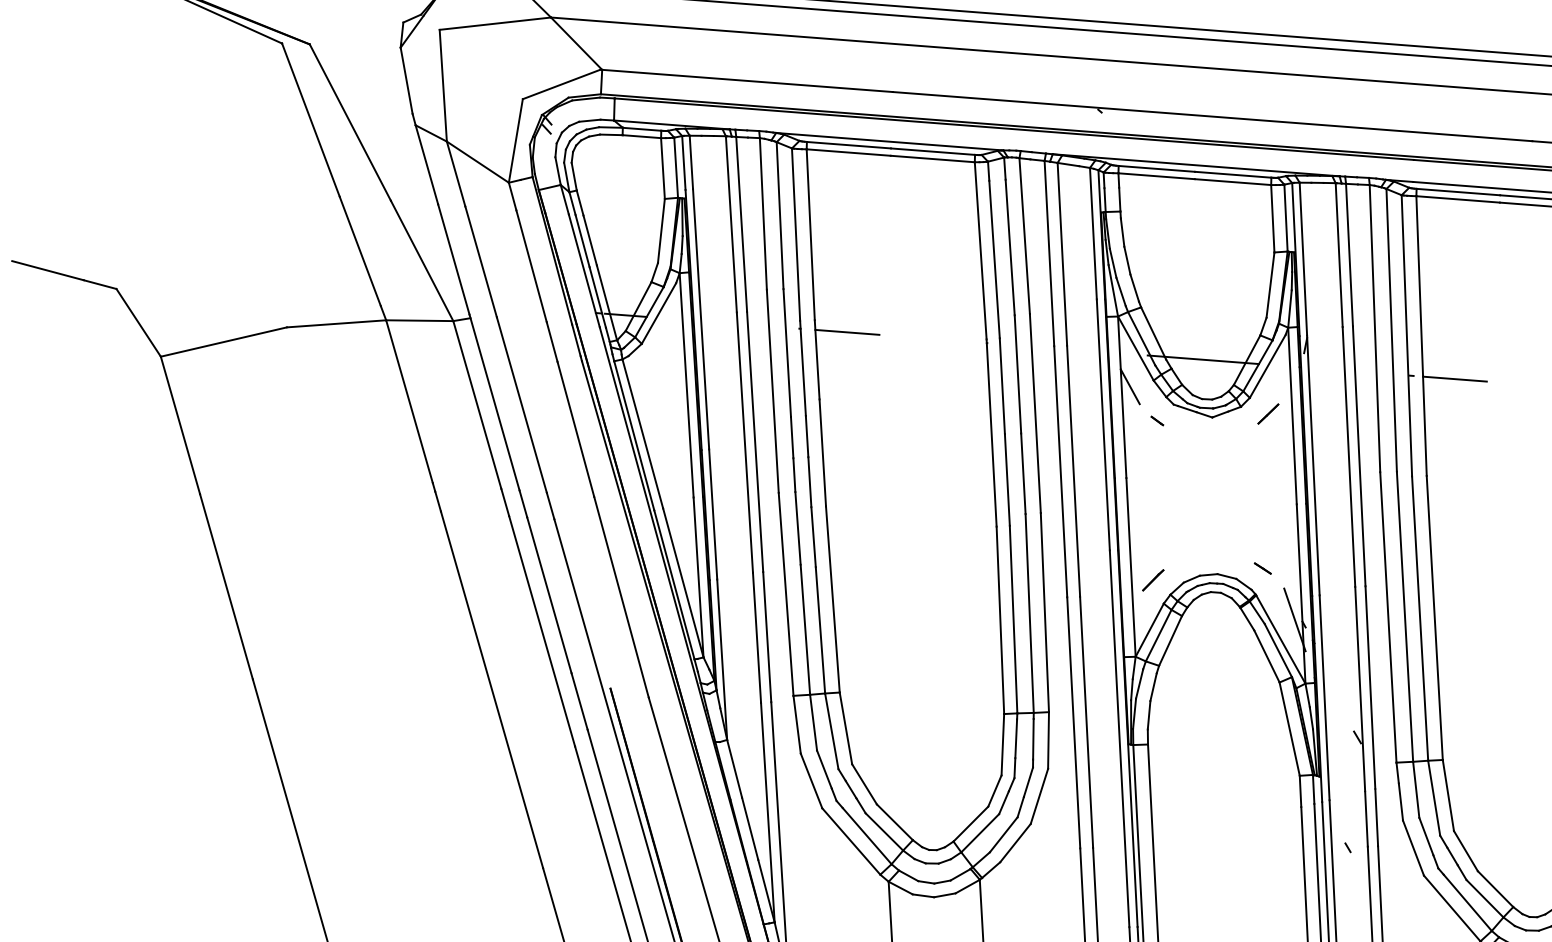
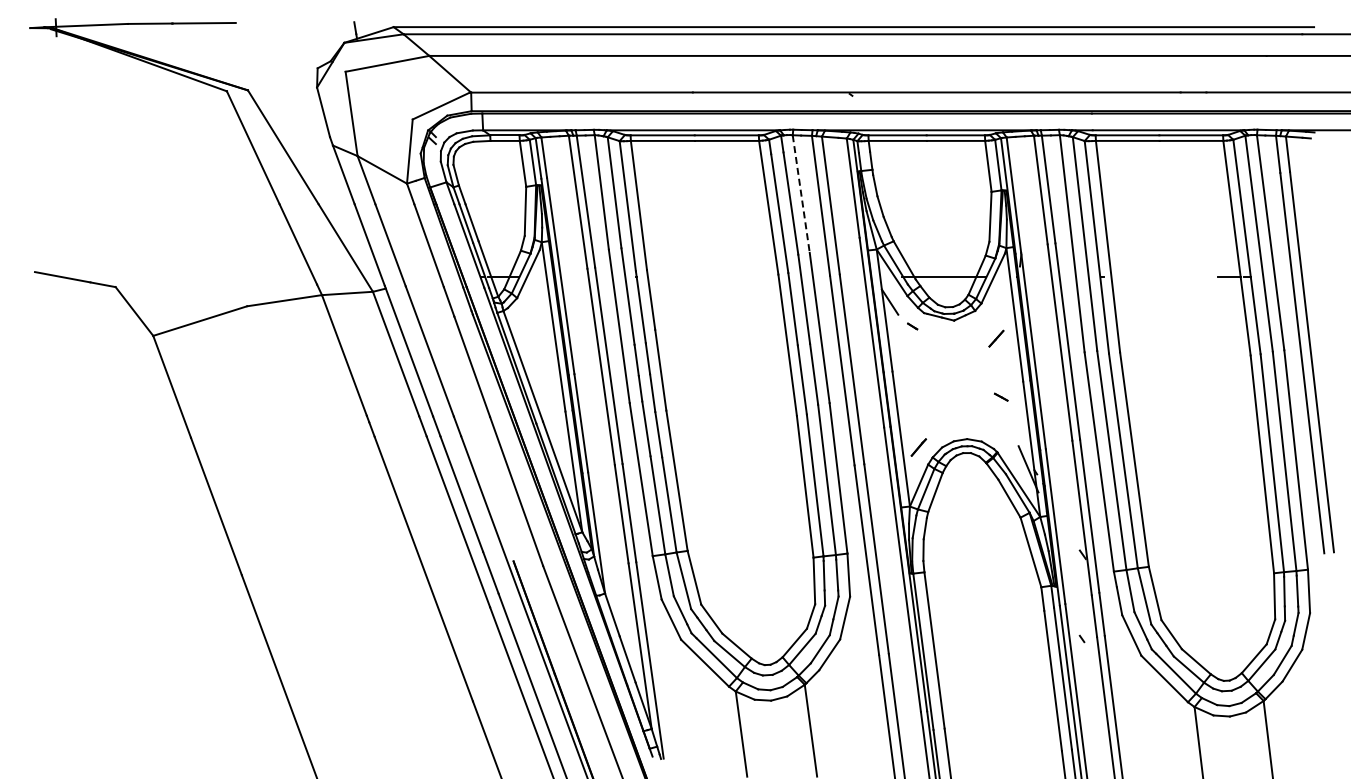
line: (1024, 236) -> (801, 194), solid -> dashed
line: (847, 332) -> (672, 277), removed
line: (1454, 379) -> (1135, 277), removed
line: (1268, 413) -> (996, 338), moved
line: (1261, 567) -> (1000, 396), moved

